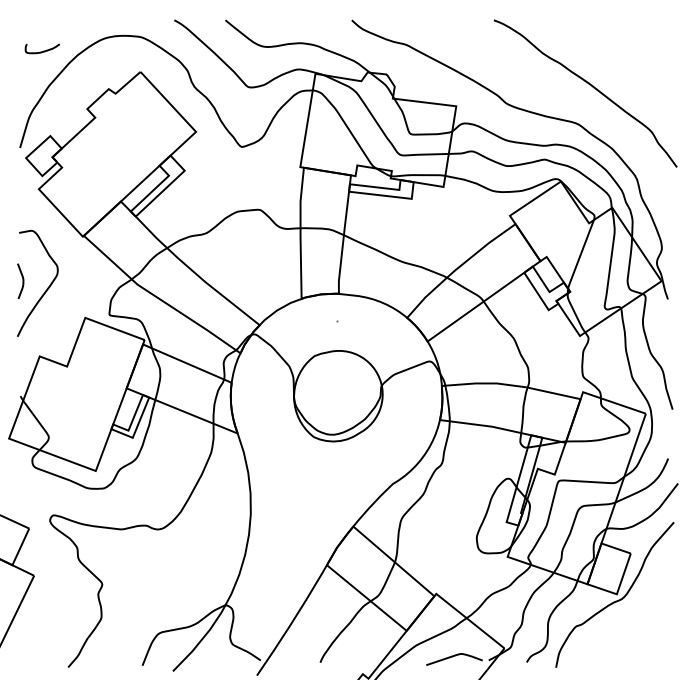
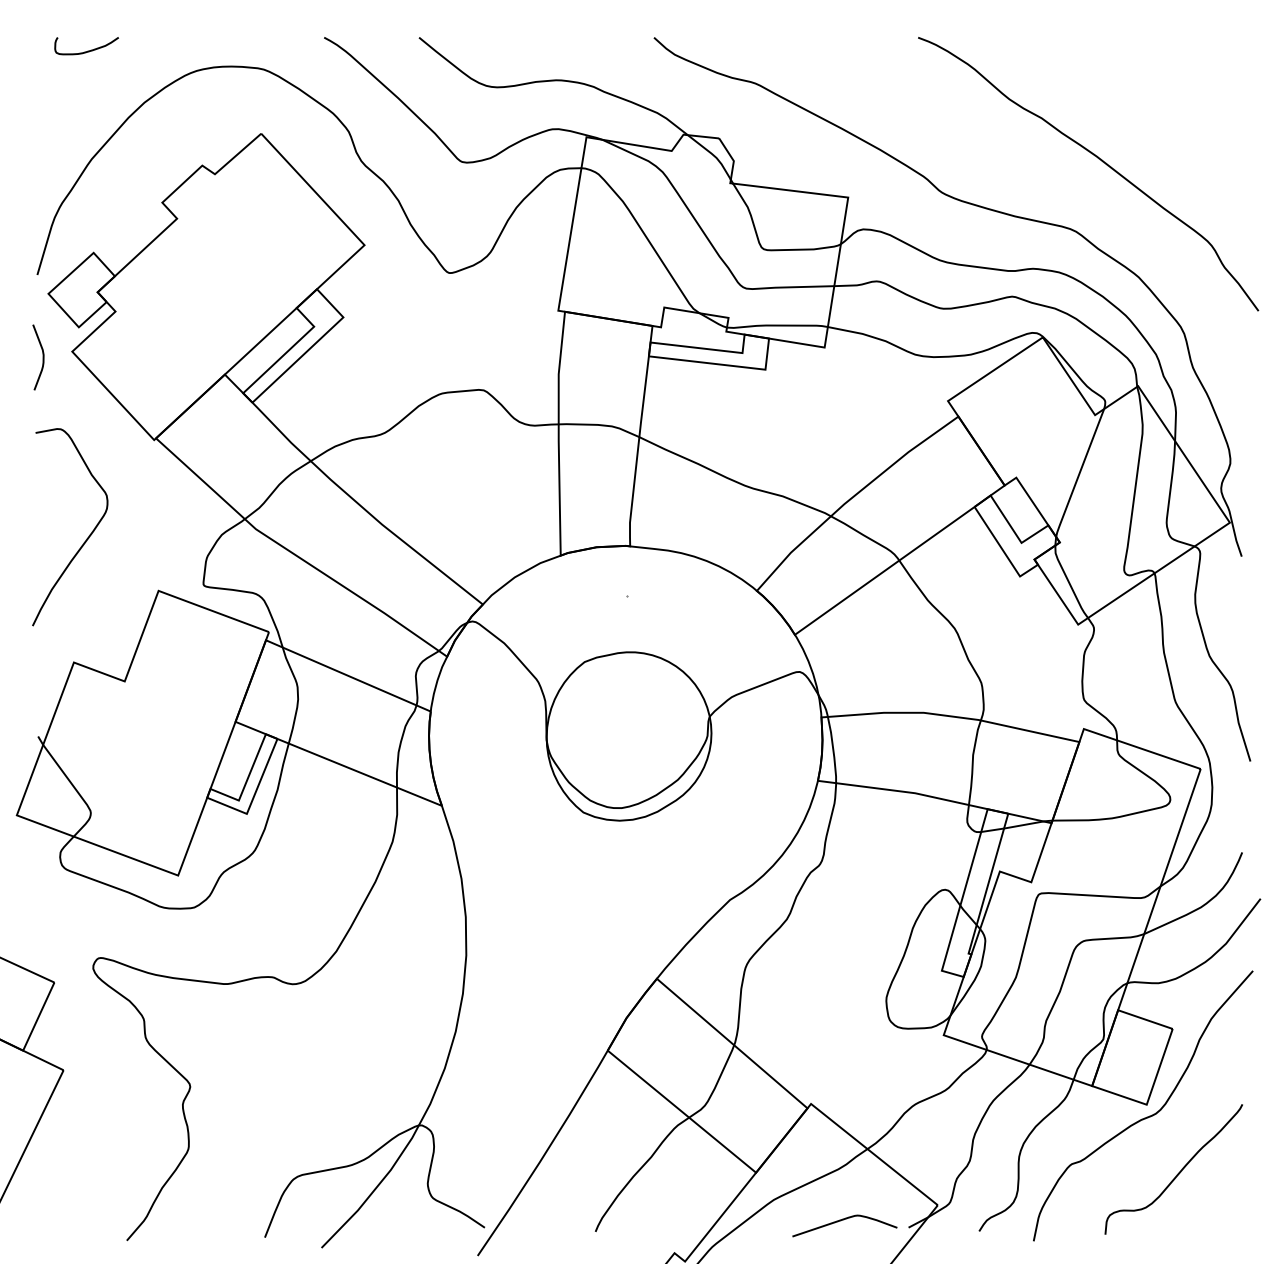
curve: (43, 50) -> (88, 49), moved
curve: (22, 281) -> (41, 357), moved
curve: (633, 630) -> (1177, 1172), added

